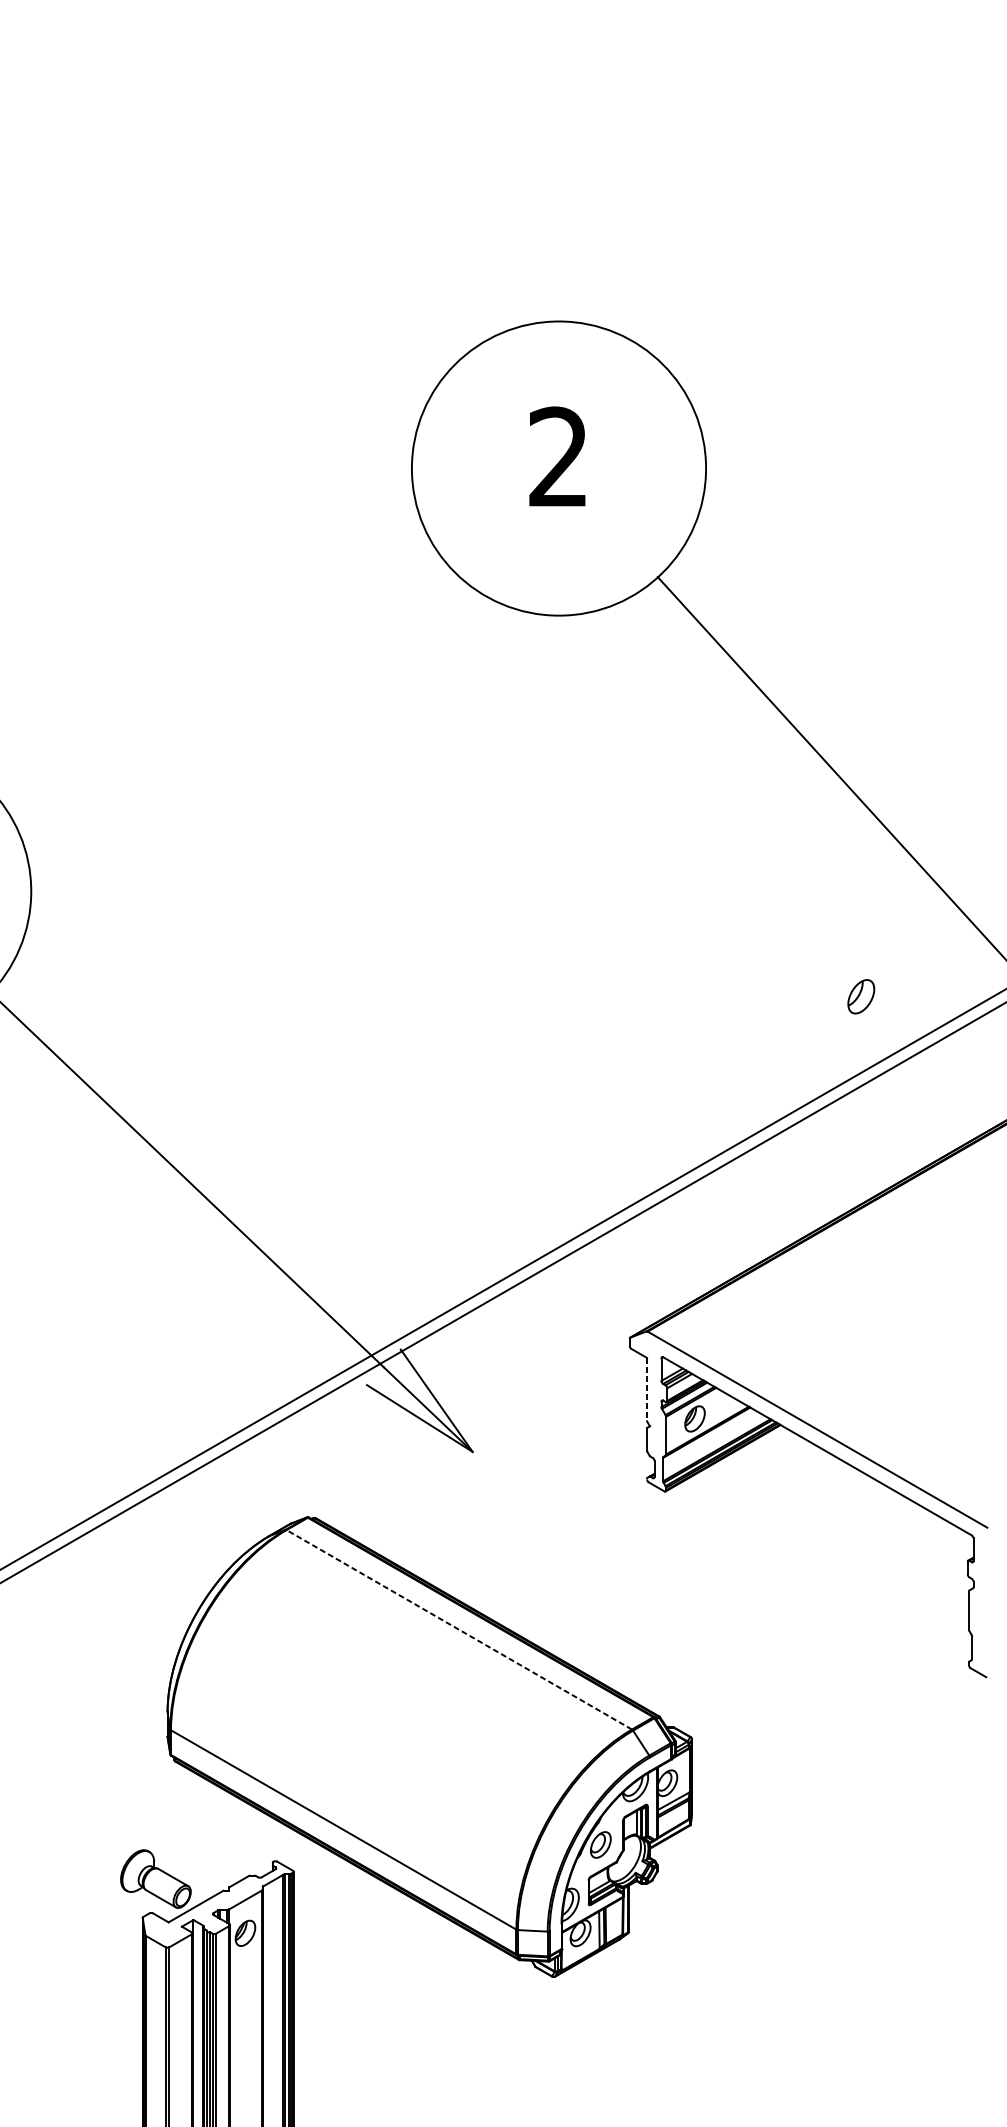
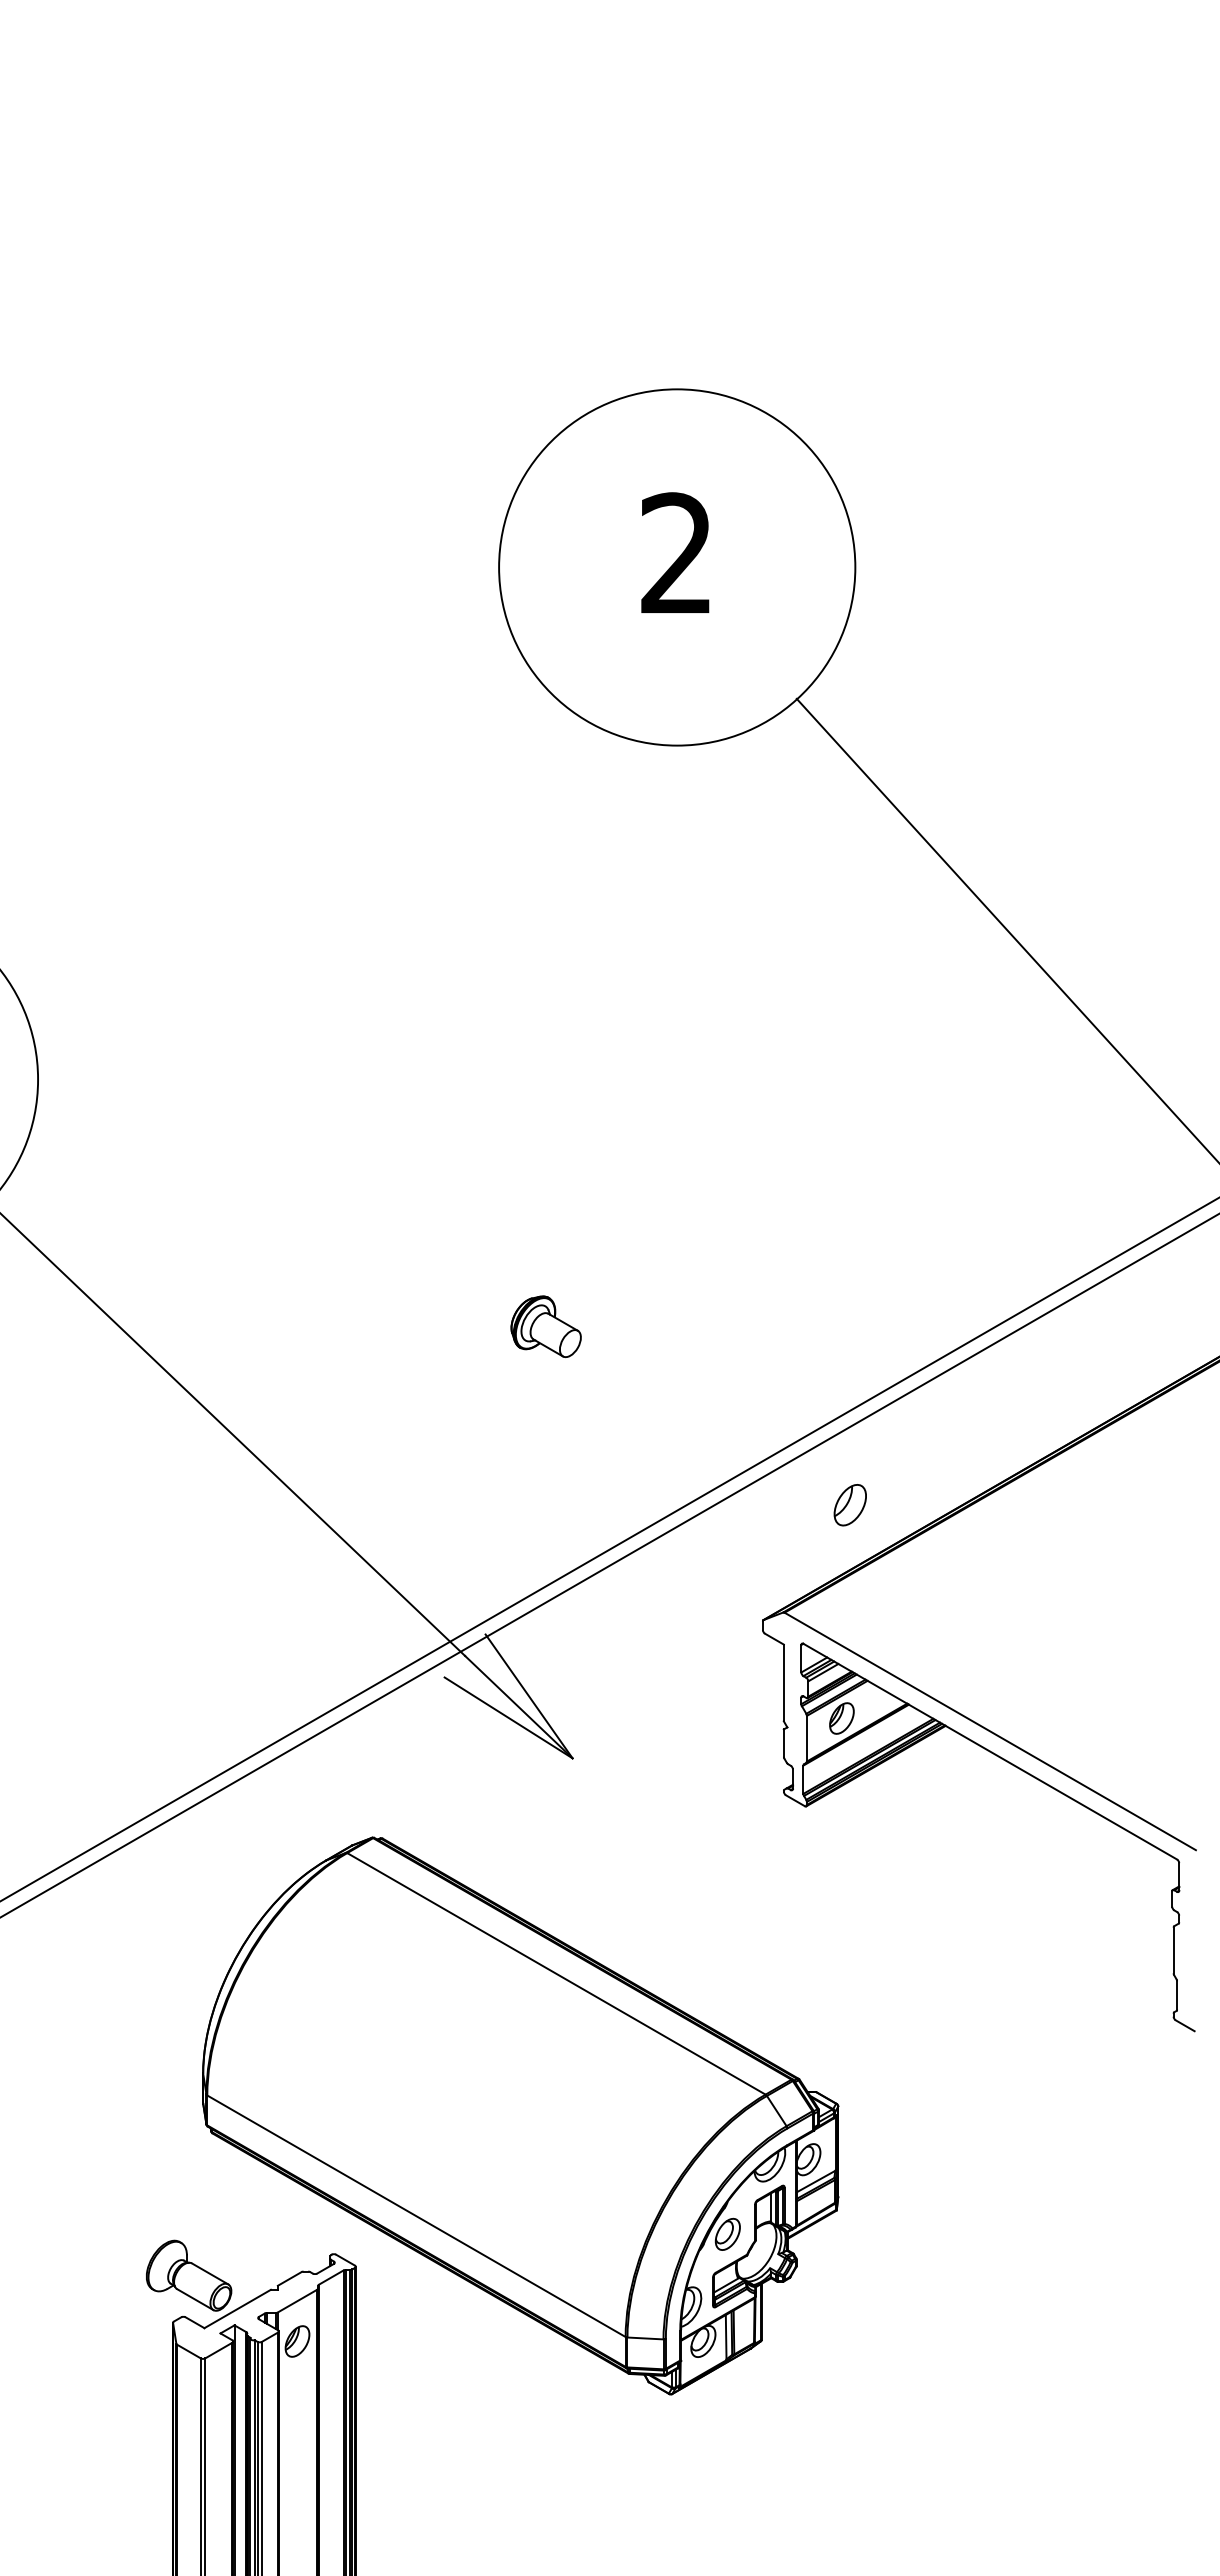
part: (860, 997) -> (849, 1505), moved
part: (450, 1095) -> (545, 1326), added
line: (646, 1390) -> (783, 1683), dashed -> solid
line: (459, 1629) -> (556, 1973), dashed -> solid

